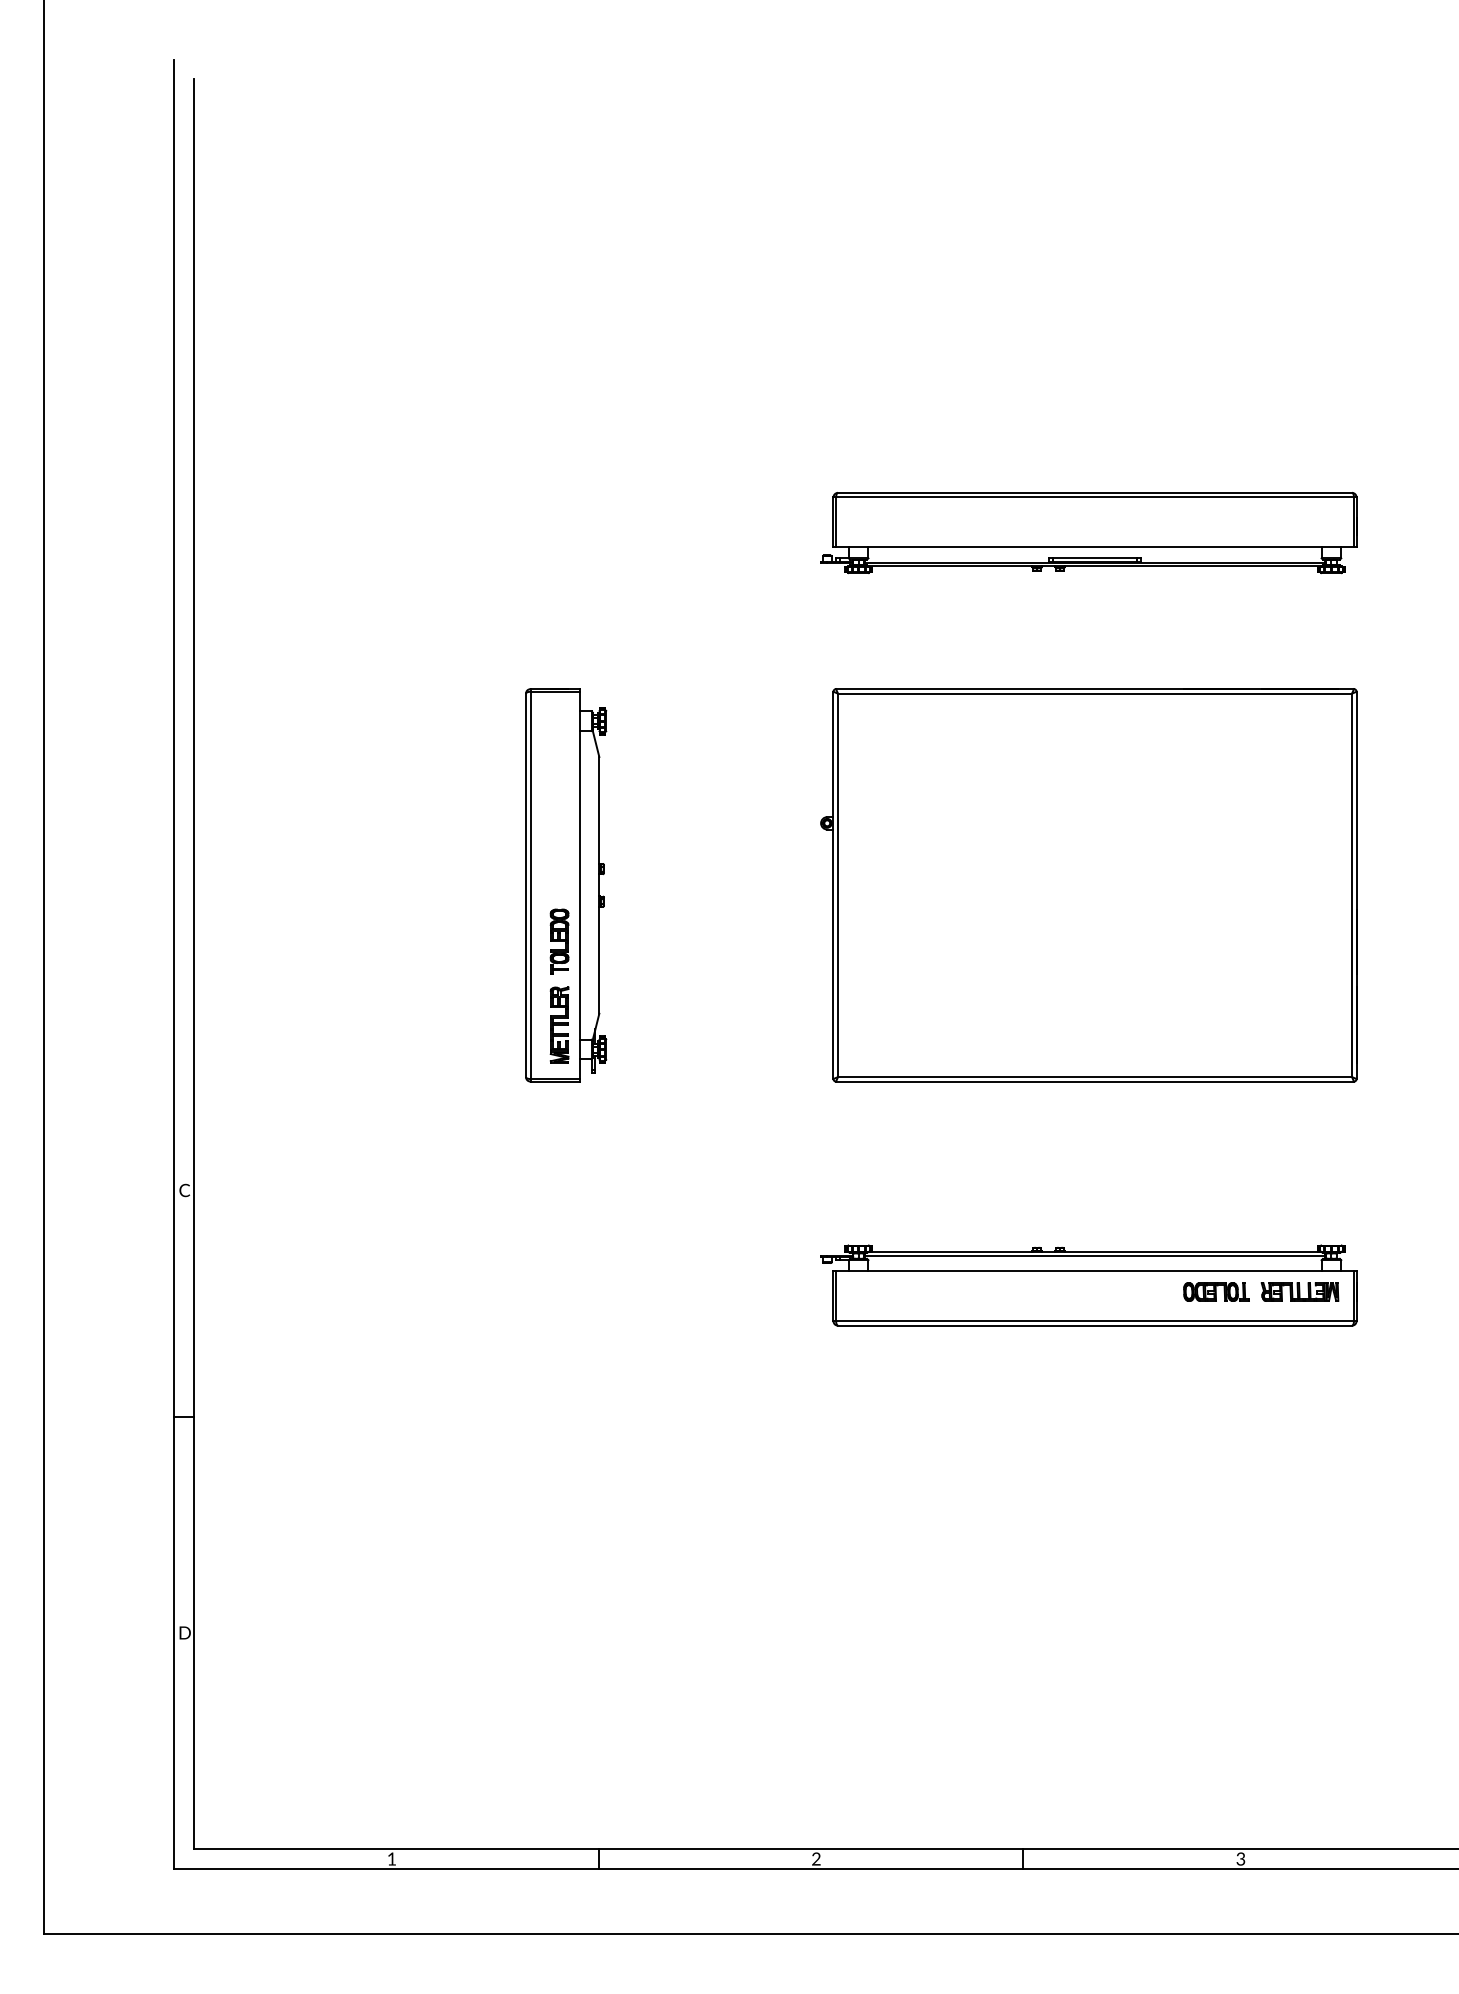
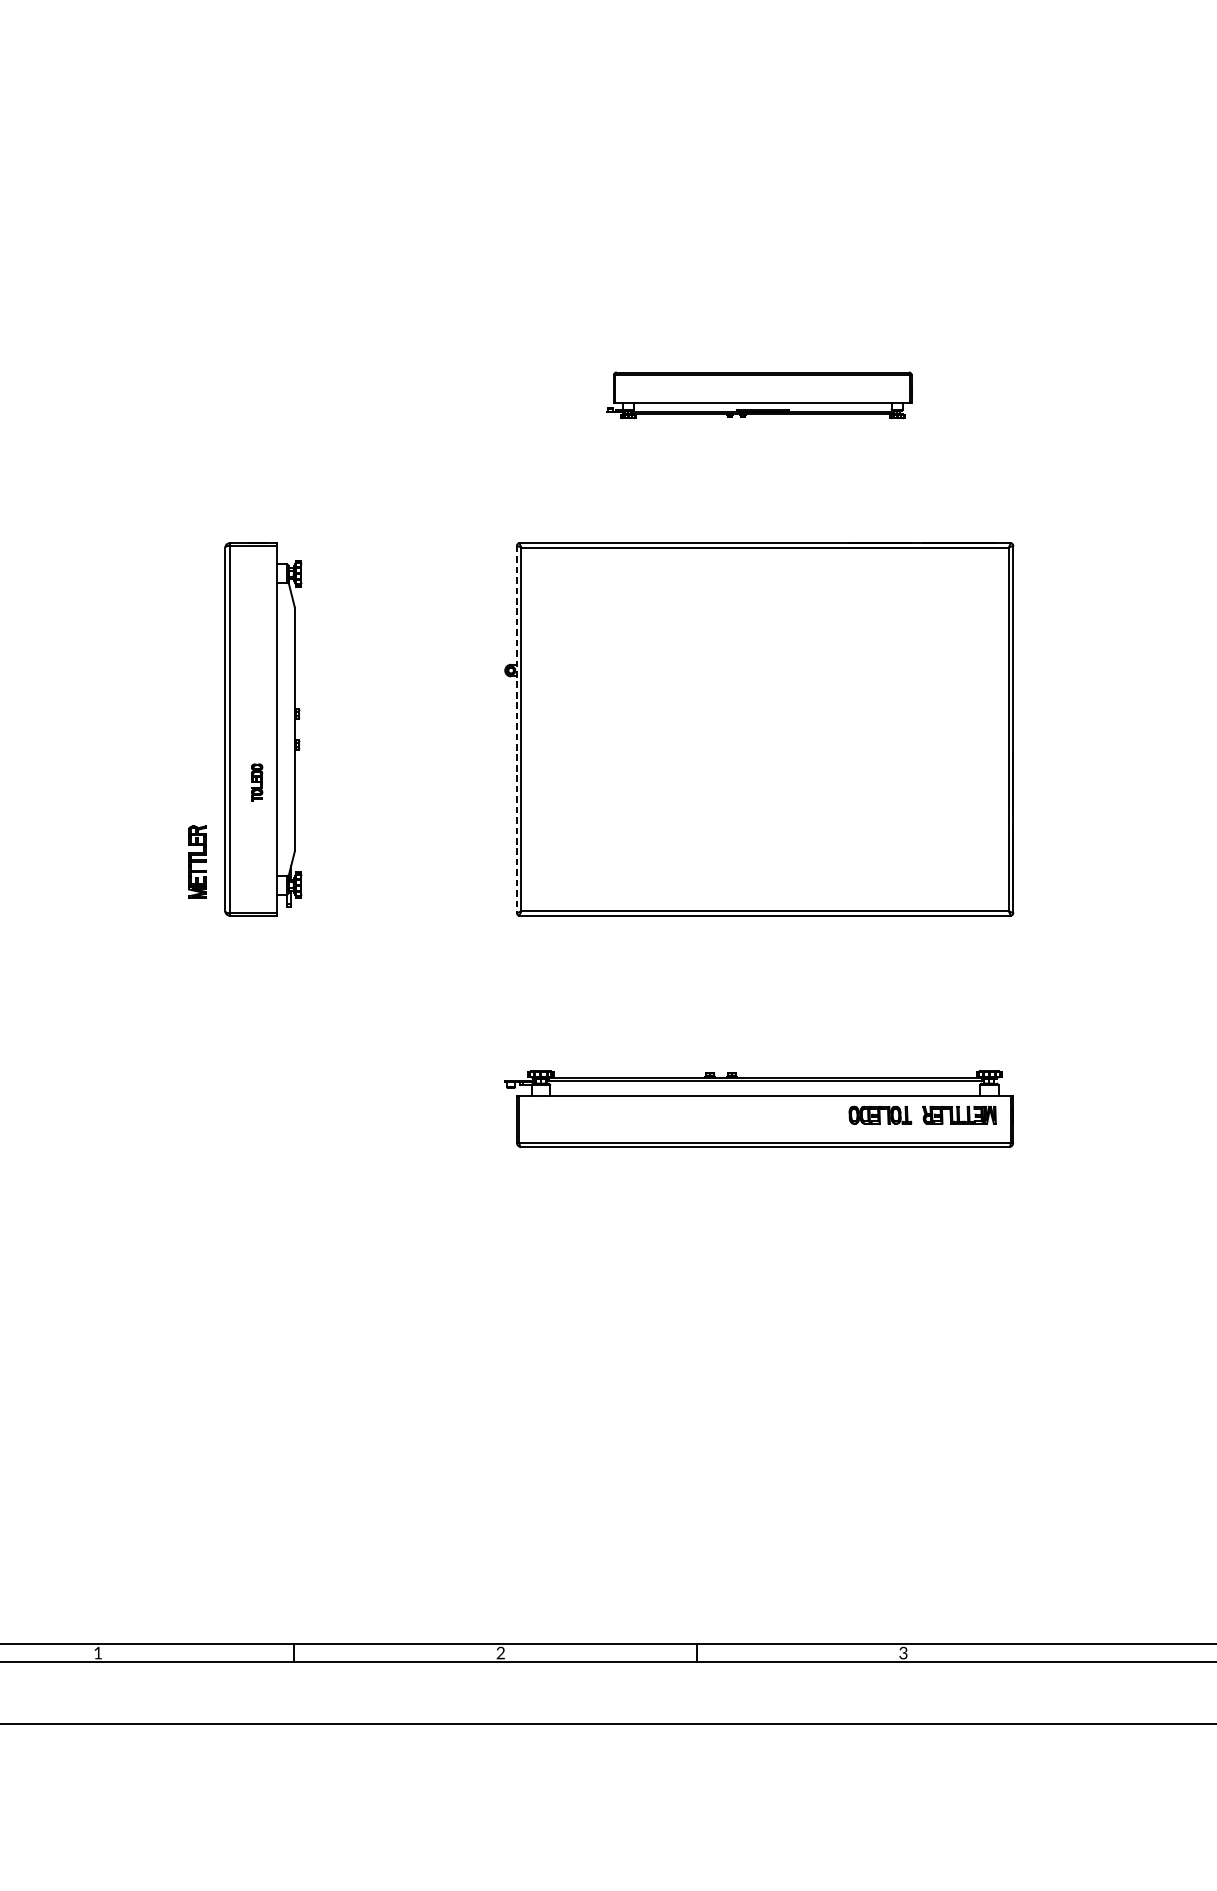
part: (1088, 533) -> (758, 395), size x0.6
line: (833, 885) -> (517, 729), solid -> dashed
part: (559, 941) -> (257, 782), size x0.6
part: (559, 1024) -> (197, 861), moved

